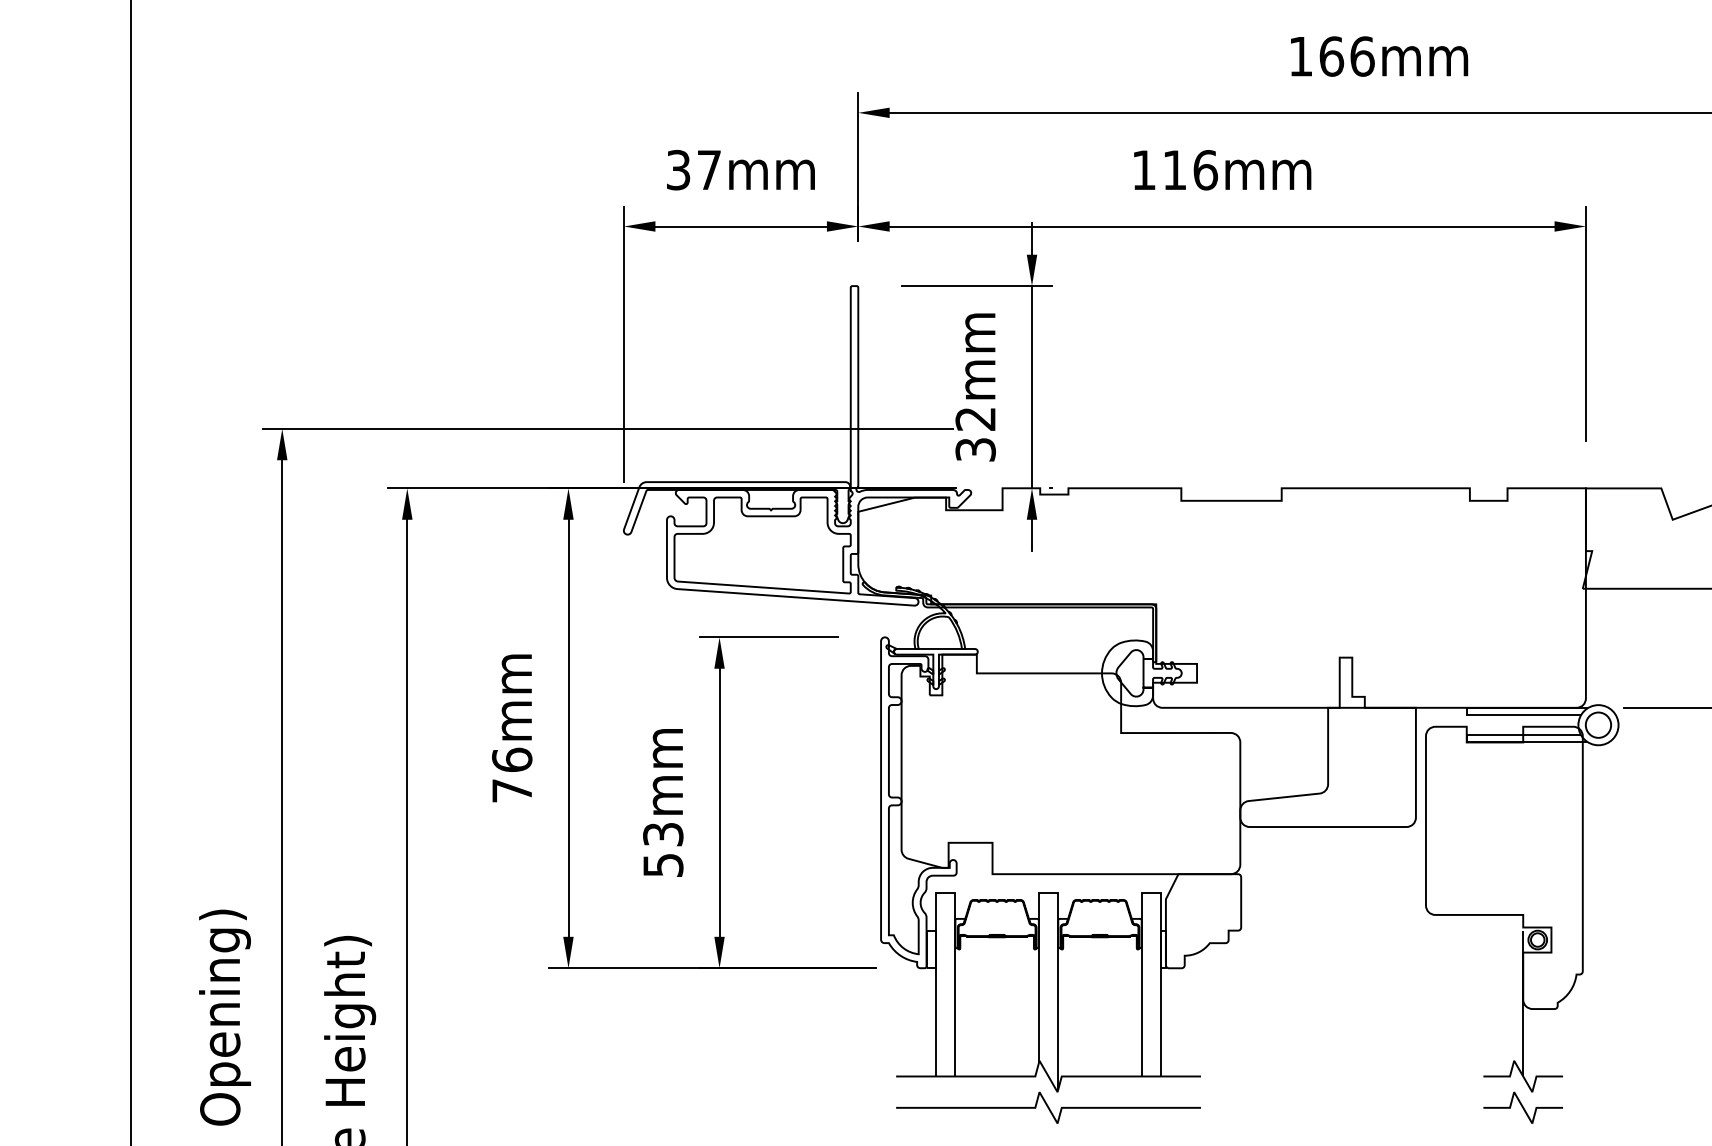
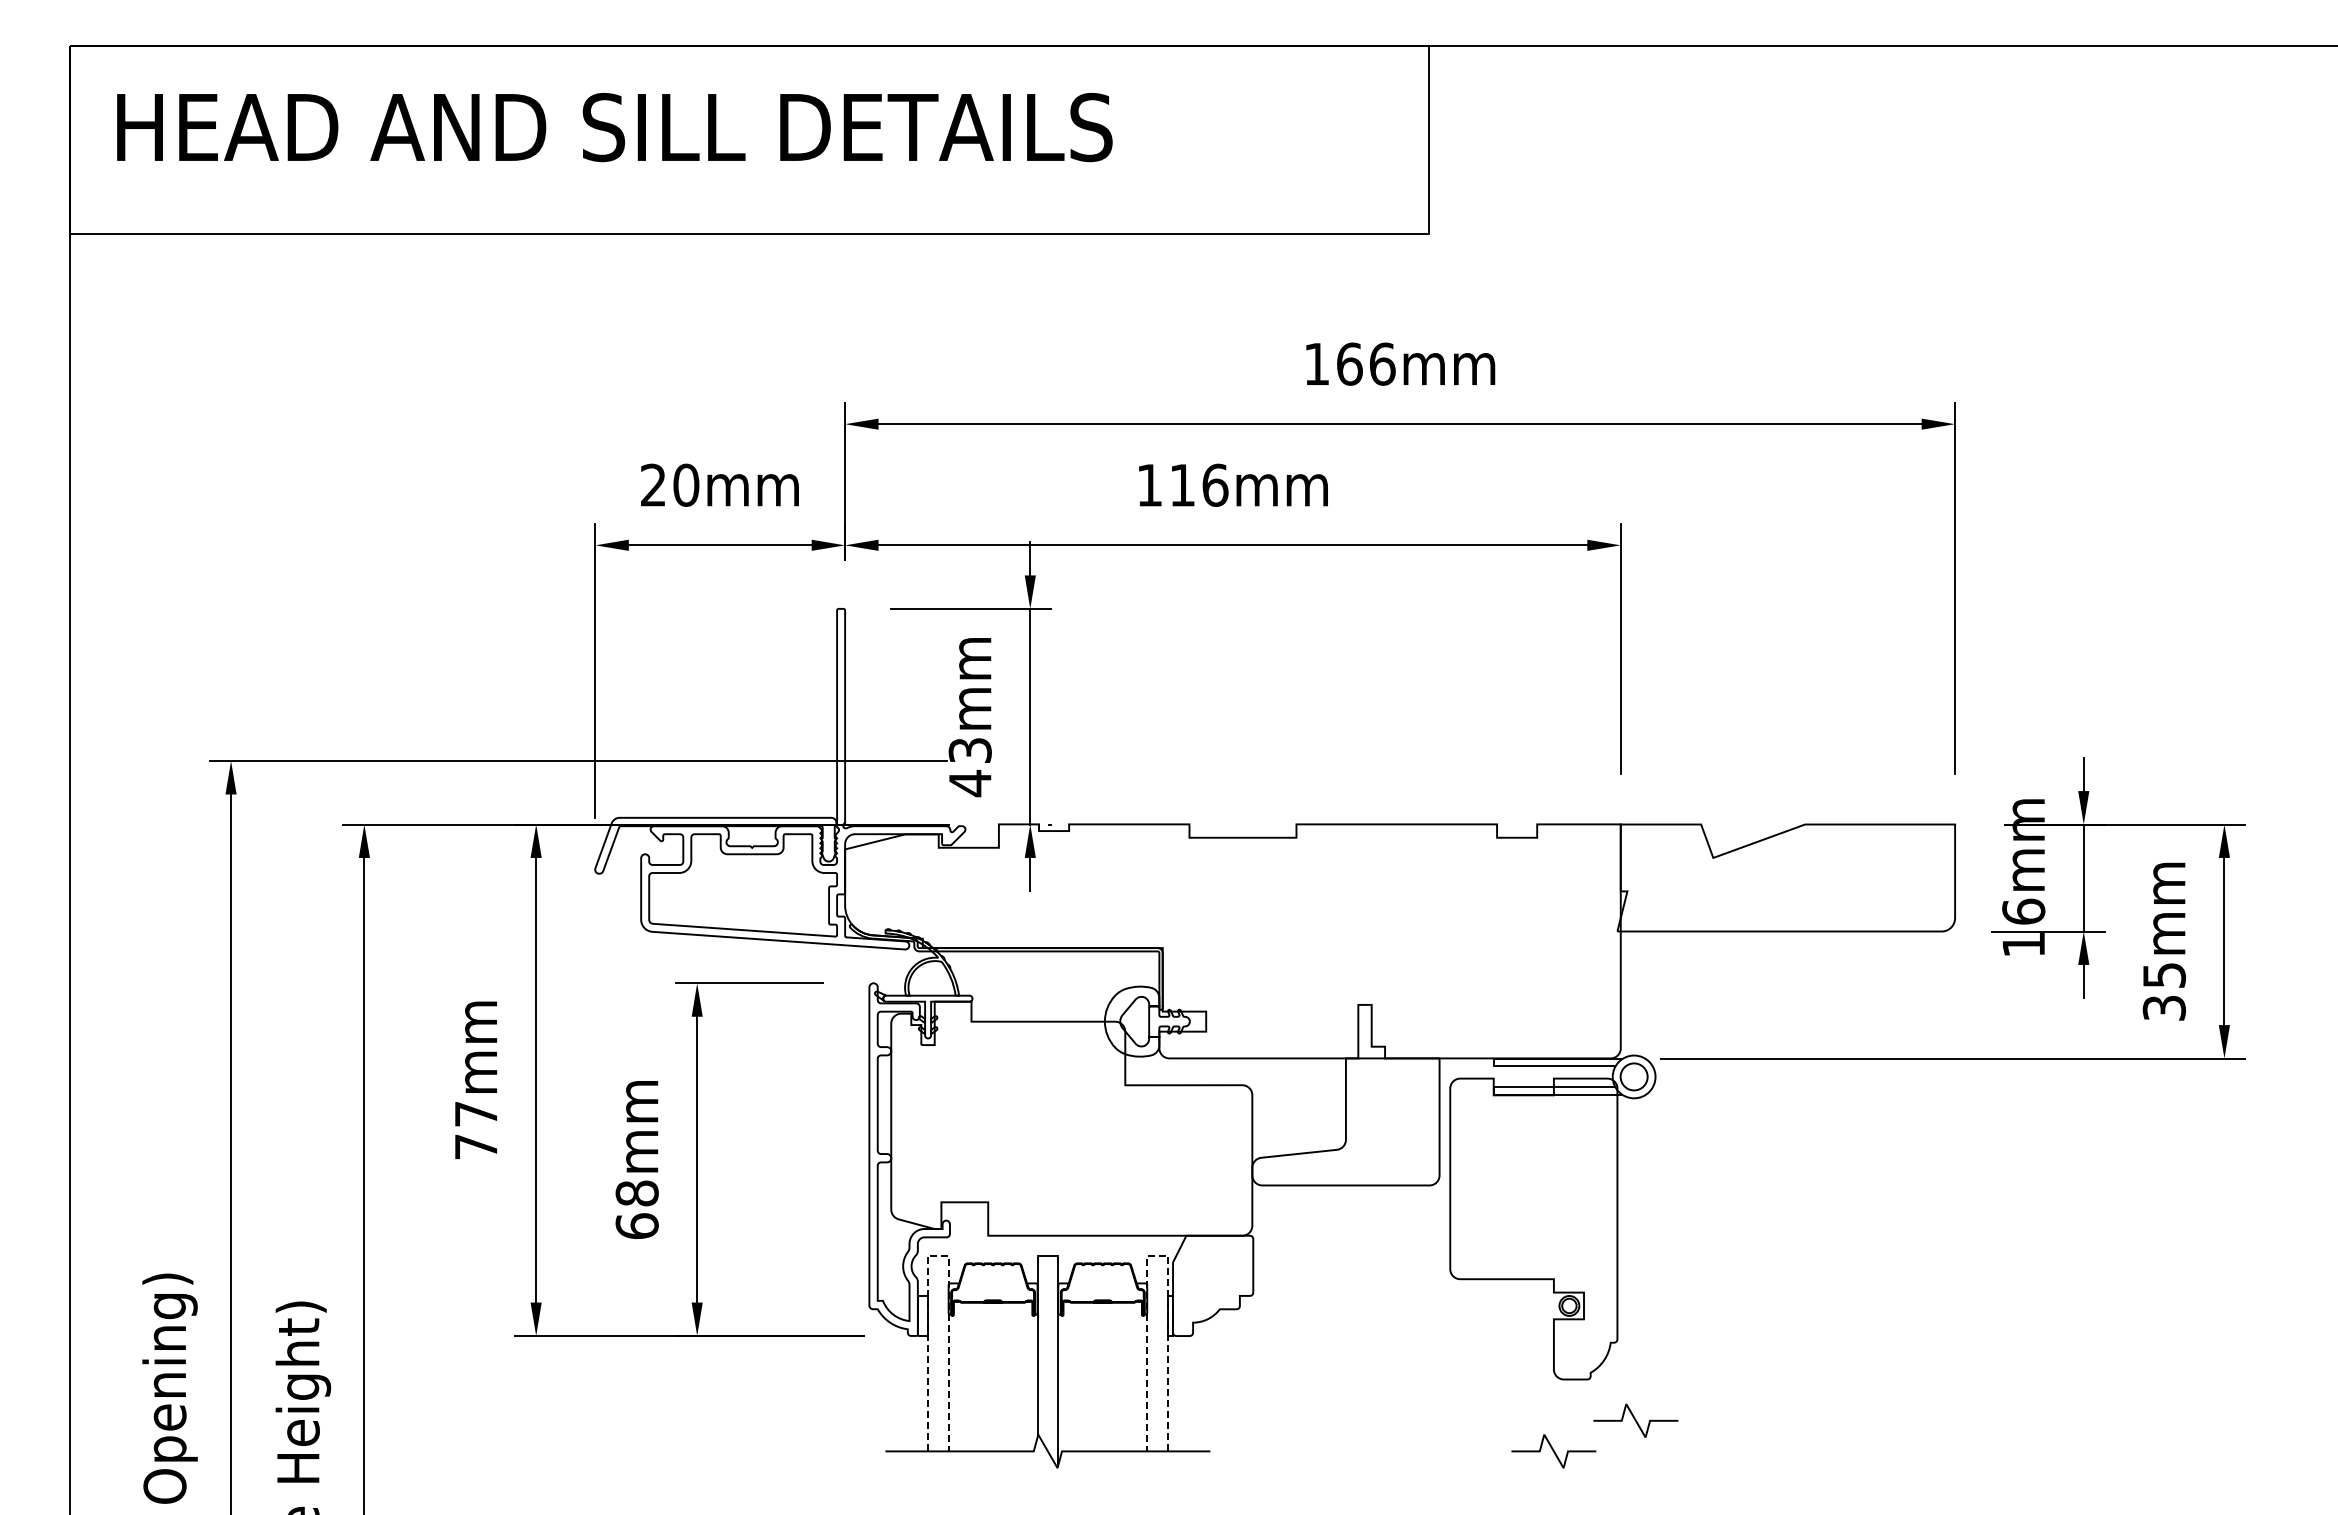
text: (694, 169) -> (670, 484), 37mm -> 20mm
text: (974, 434) -> (969, 767), 32mm -> 43mm
text: (511, 759) -> (475, 1113), 76mm -> 77mm
text: (662, 849) -> (636, 1209), 53mm -> 68mm
line: (945, 892) -> (938, 1255), solid -> dashed
line: (1151, 892) -> (1157, 1255), solid -> dashed
line: (1522, 1003) -> (1553, 1373), removed
curve: (1048, 1107) -> (1047, 1484), removed
curve: (1522, 1107) -> (1635, 1420), moved

